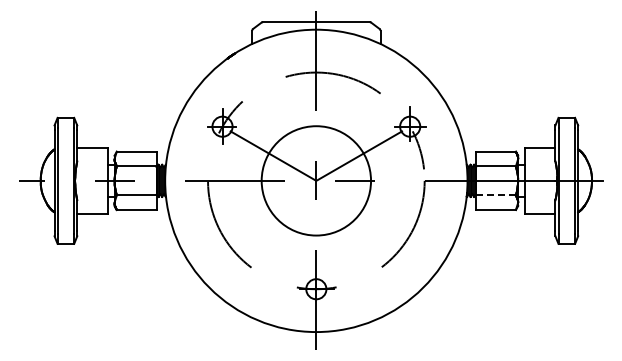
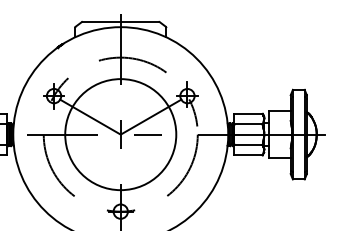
circle: (316, 180) -> (120, 134), size x1.43
line: (496, 195) -> (248, 145), dashed -> solid

